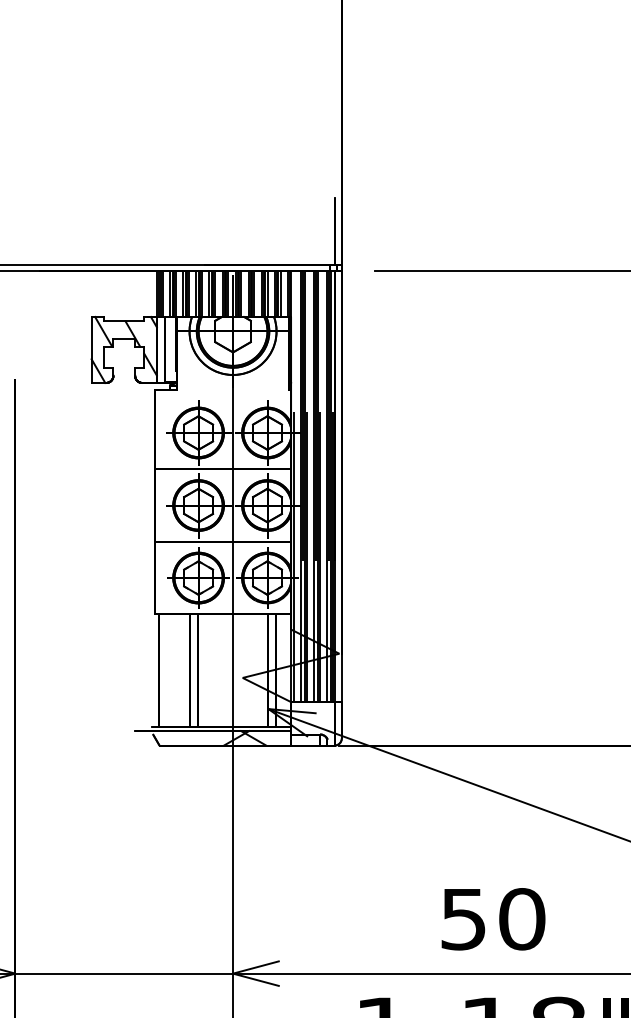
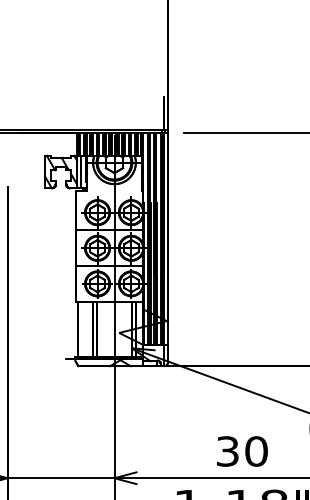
text: (463, 919) -> (227, 451), 50 -> 30

